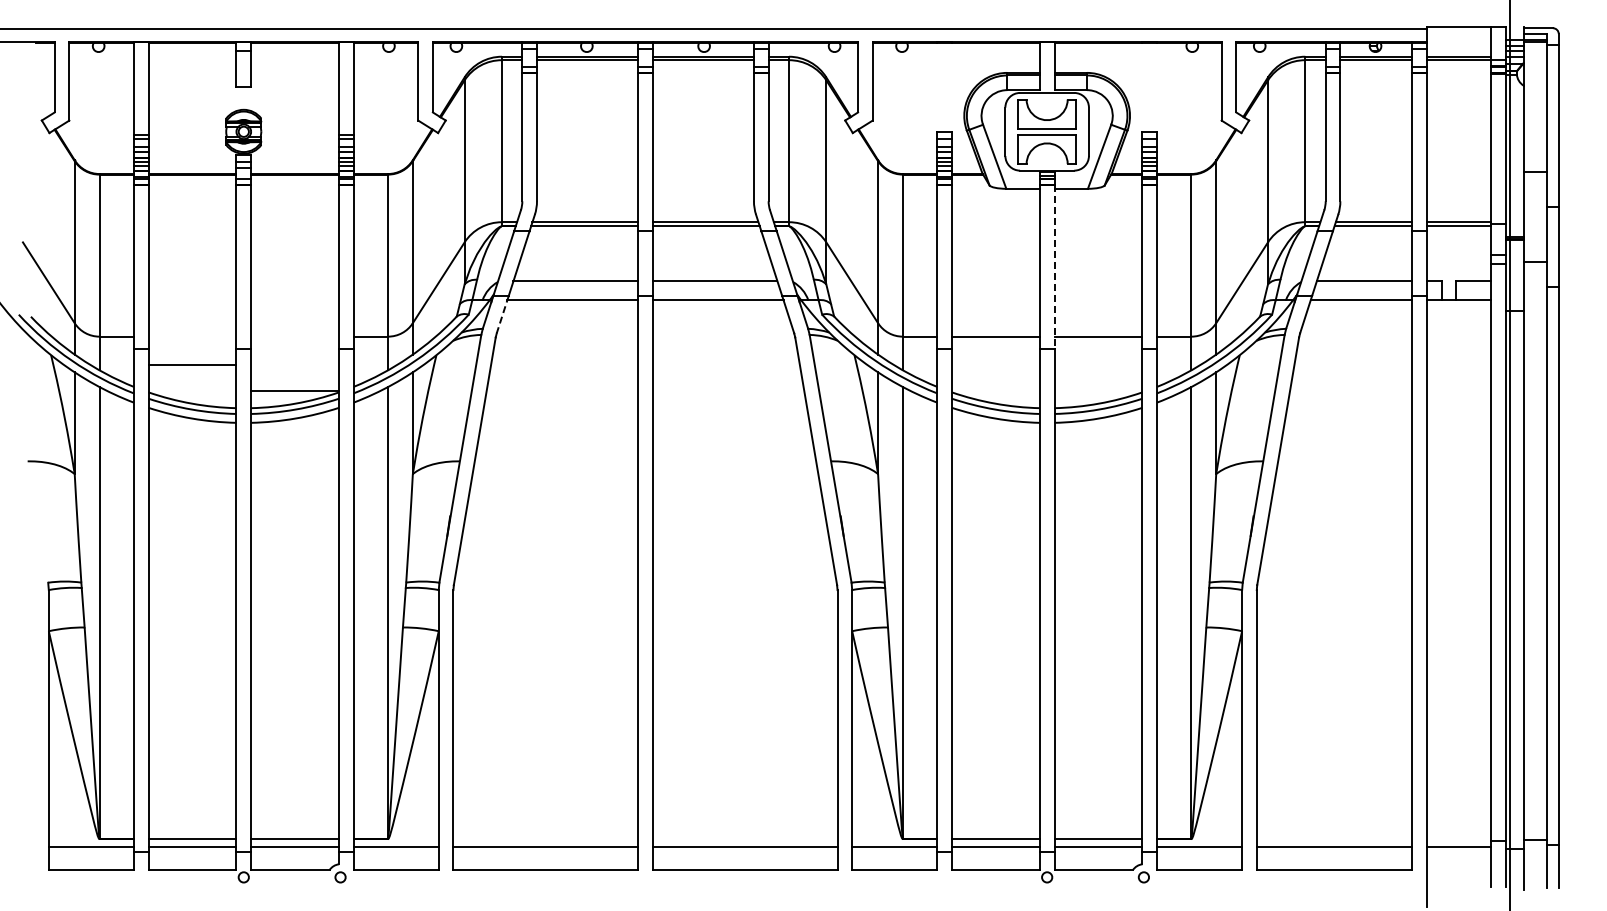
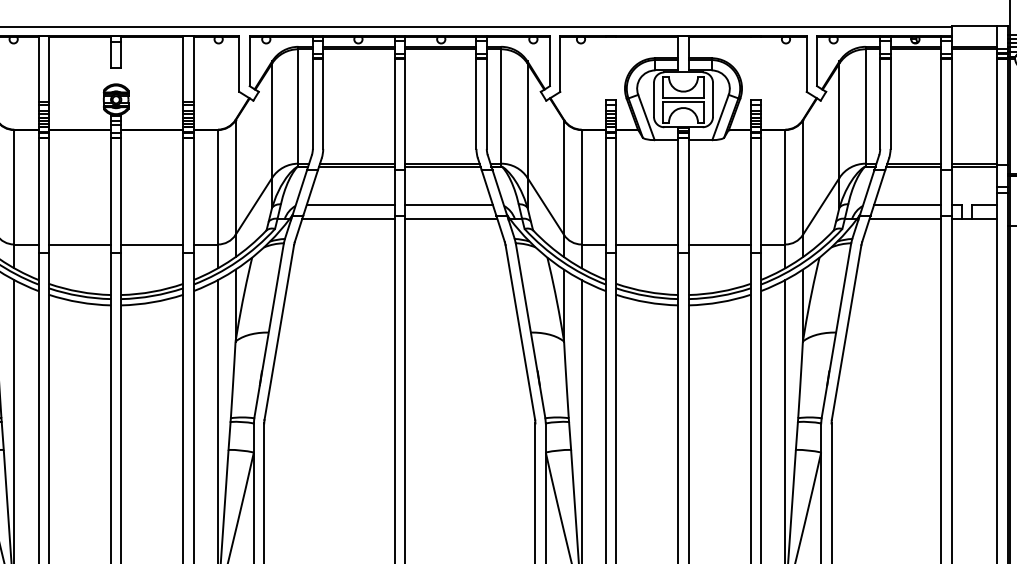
line: (1054, 267) -> (688, 195), dashed -> solid
line: (502, 314) -> (298, 228), dashed -> solid
line: (192, 364) -> (79, 244), moved
line: (295, 390) -> (152, 244), moved

